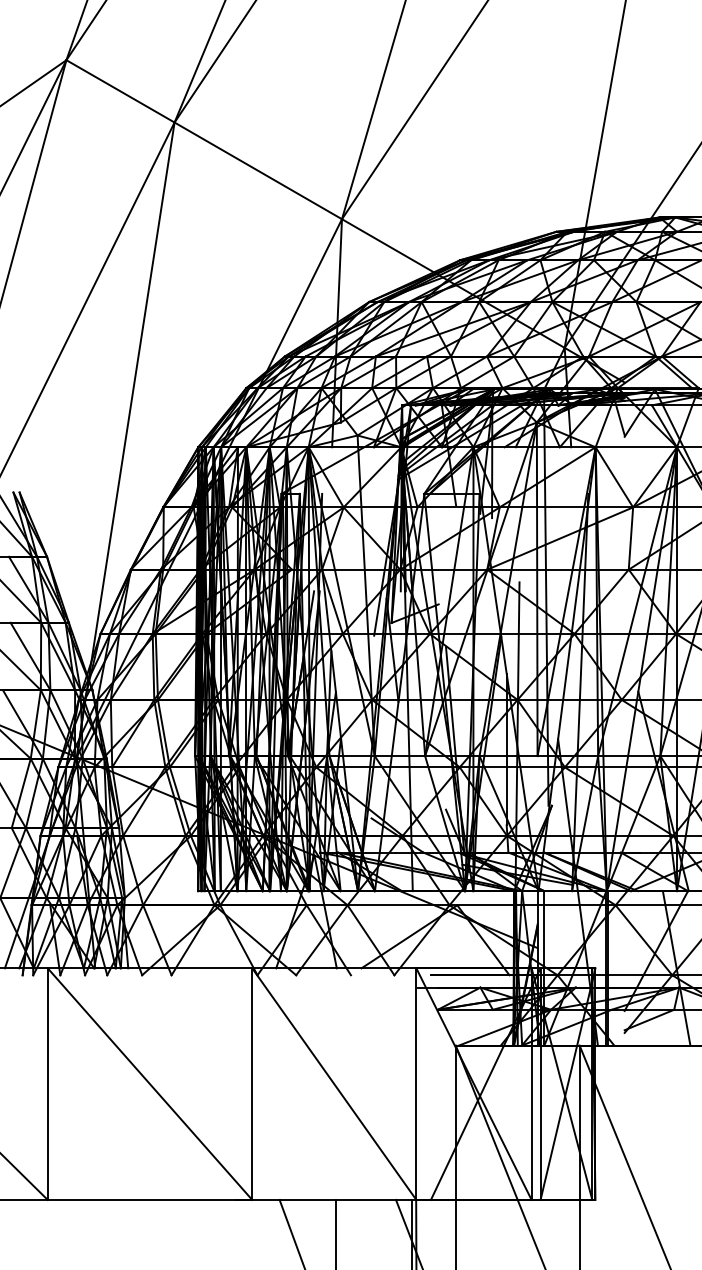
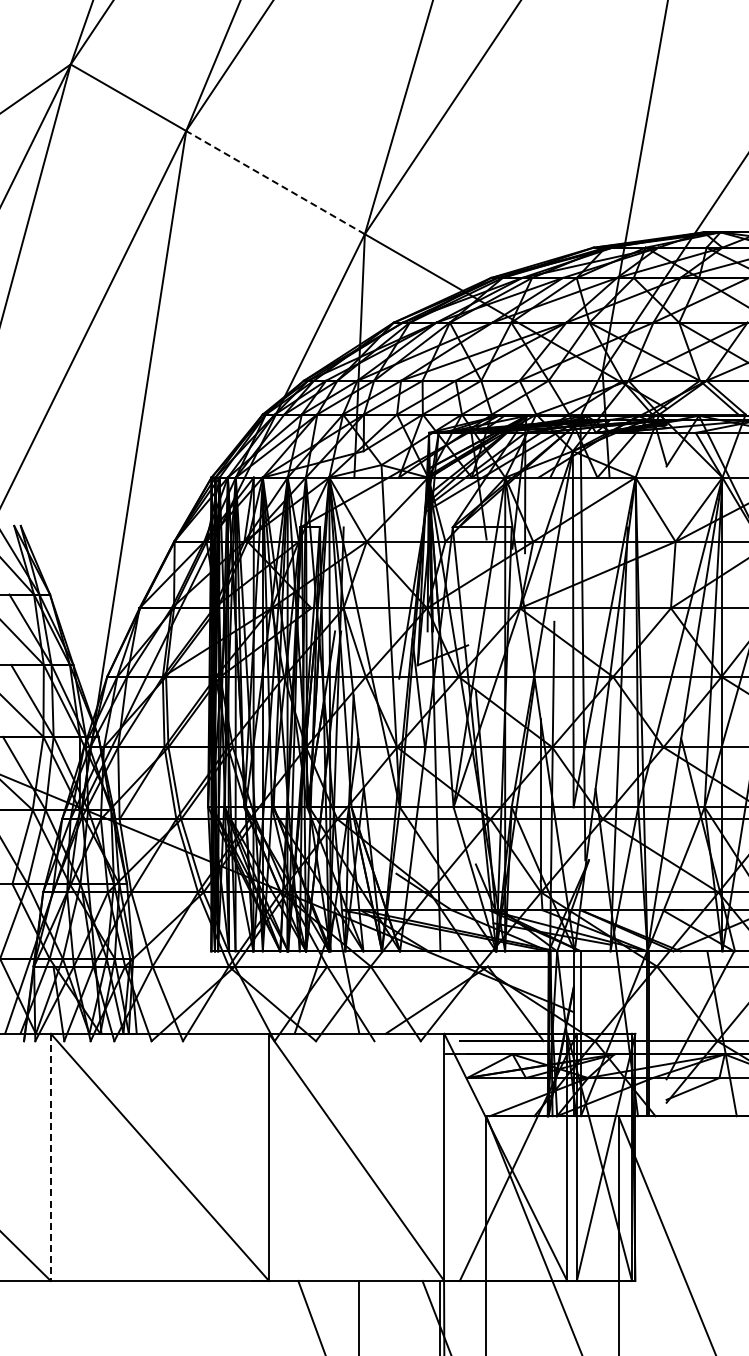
line: (258, 170) -> (275, 182), solid -> dashed
line: (47, 1084) -> (50, 1157), solid -> dashed

